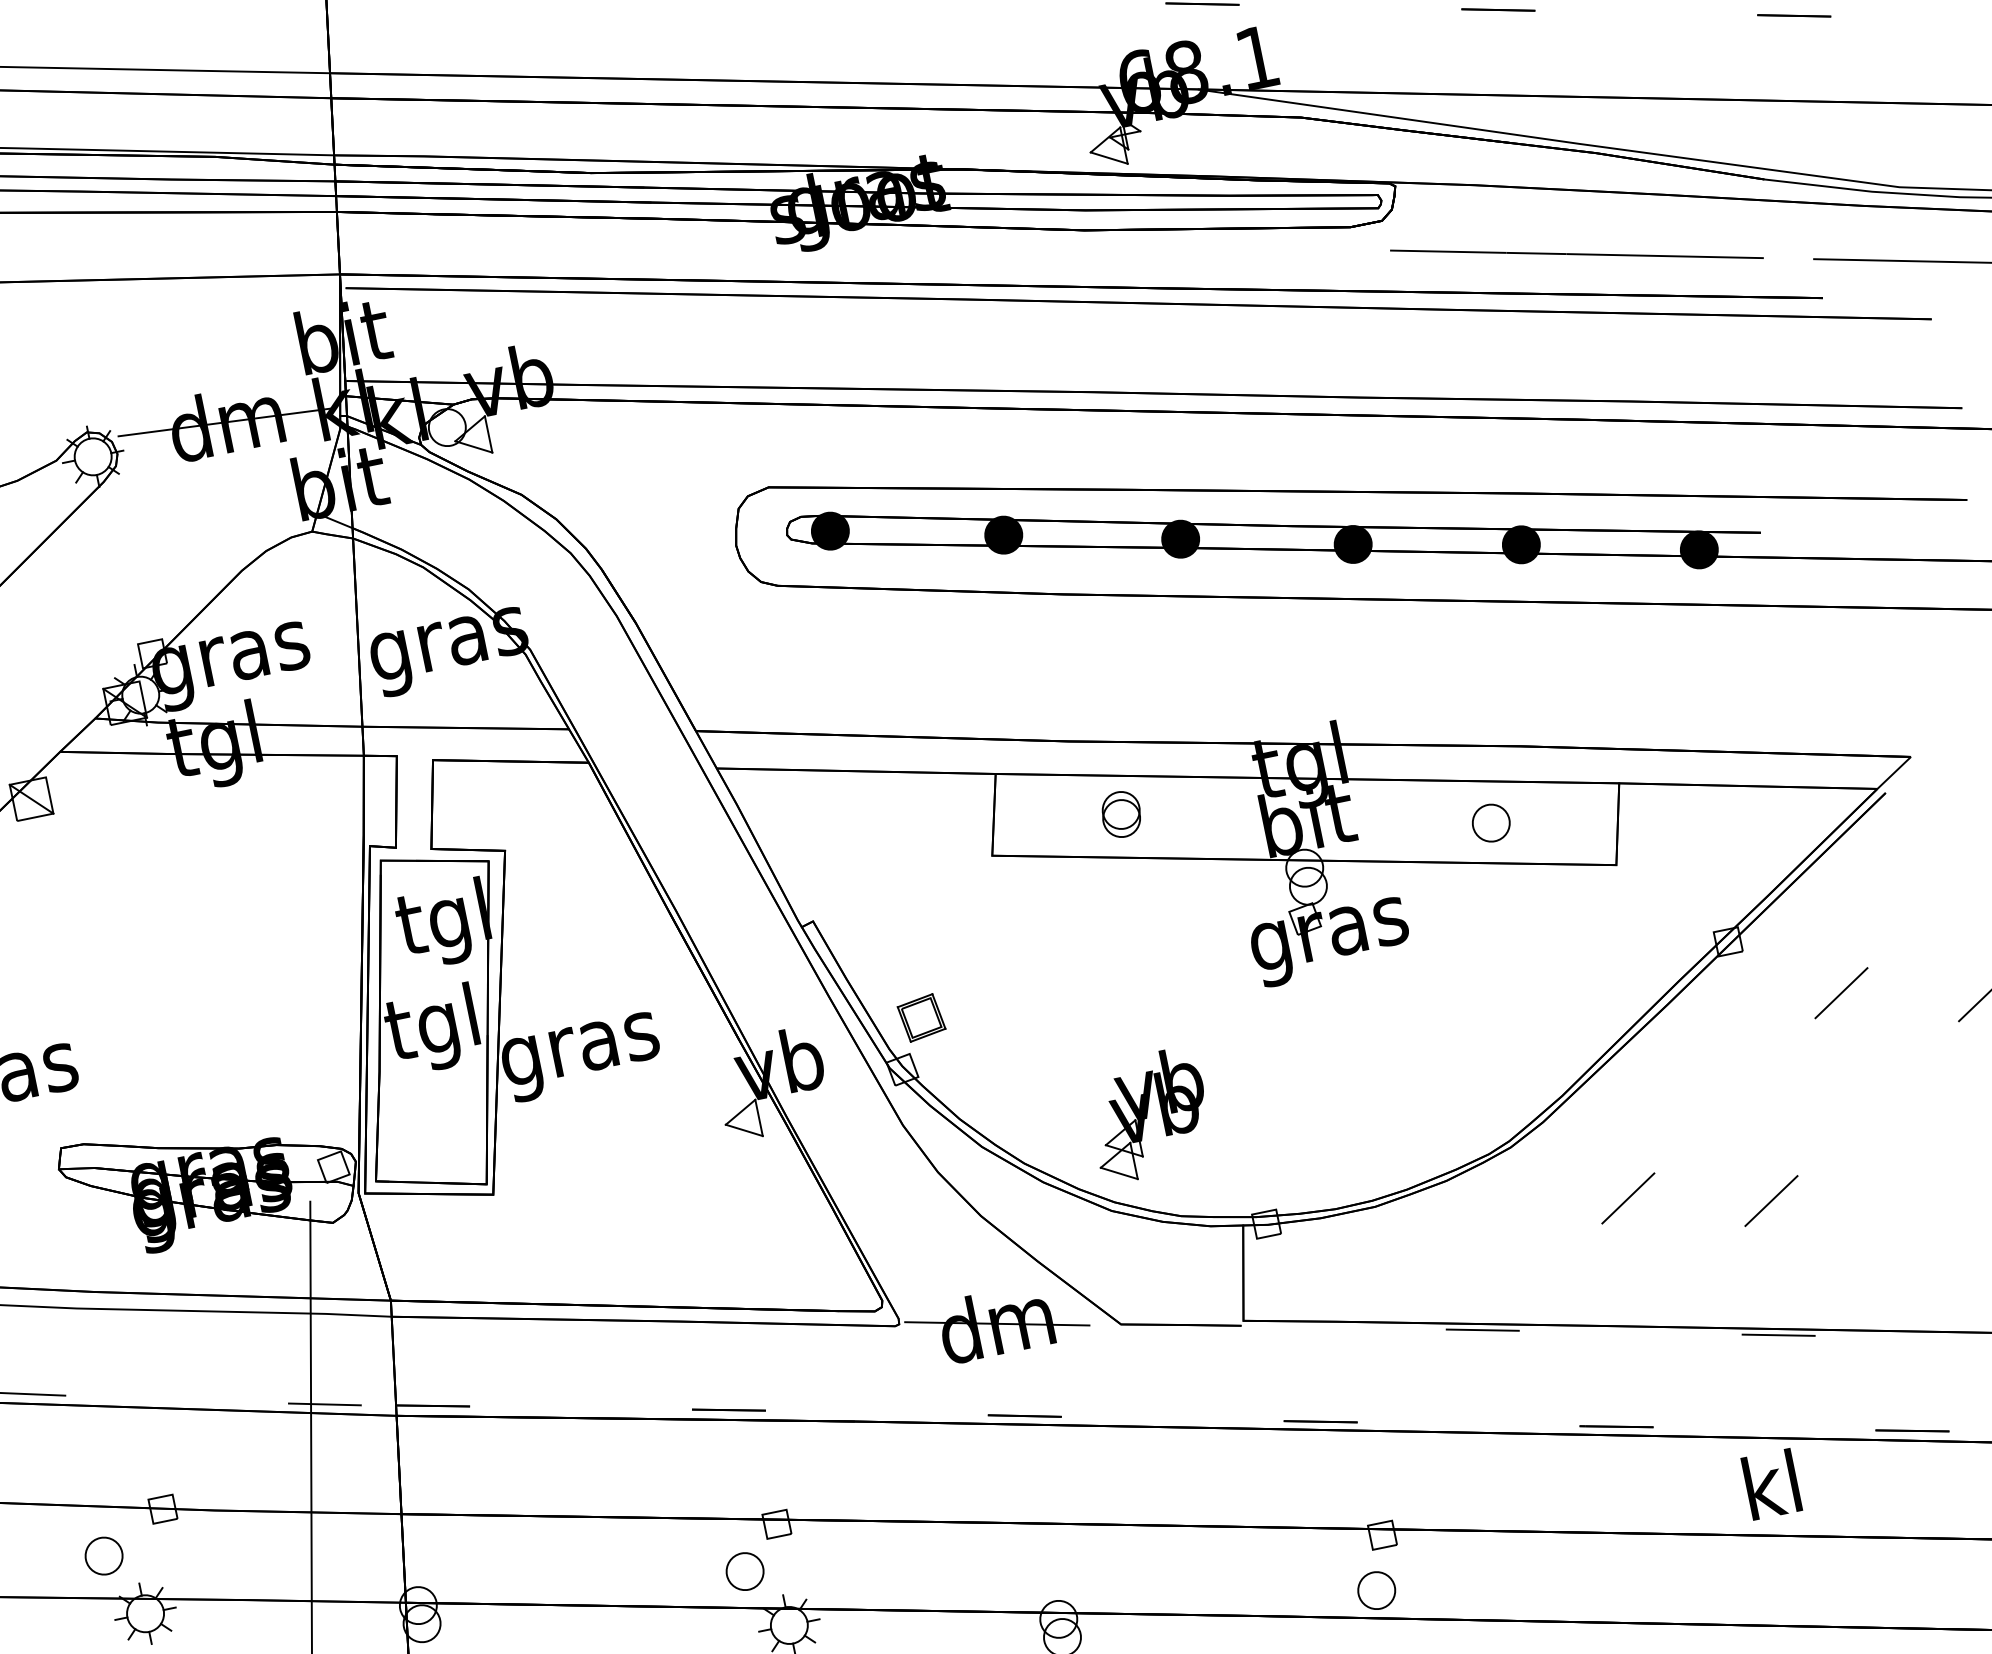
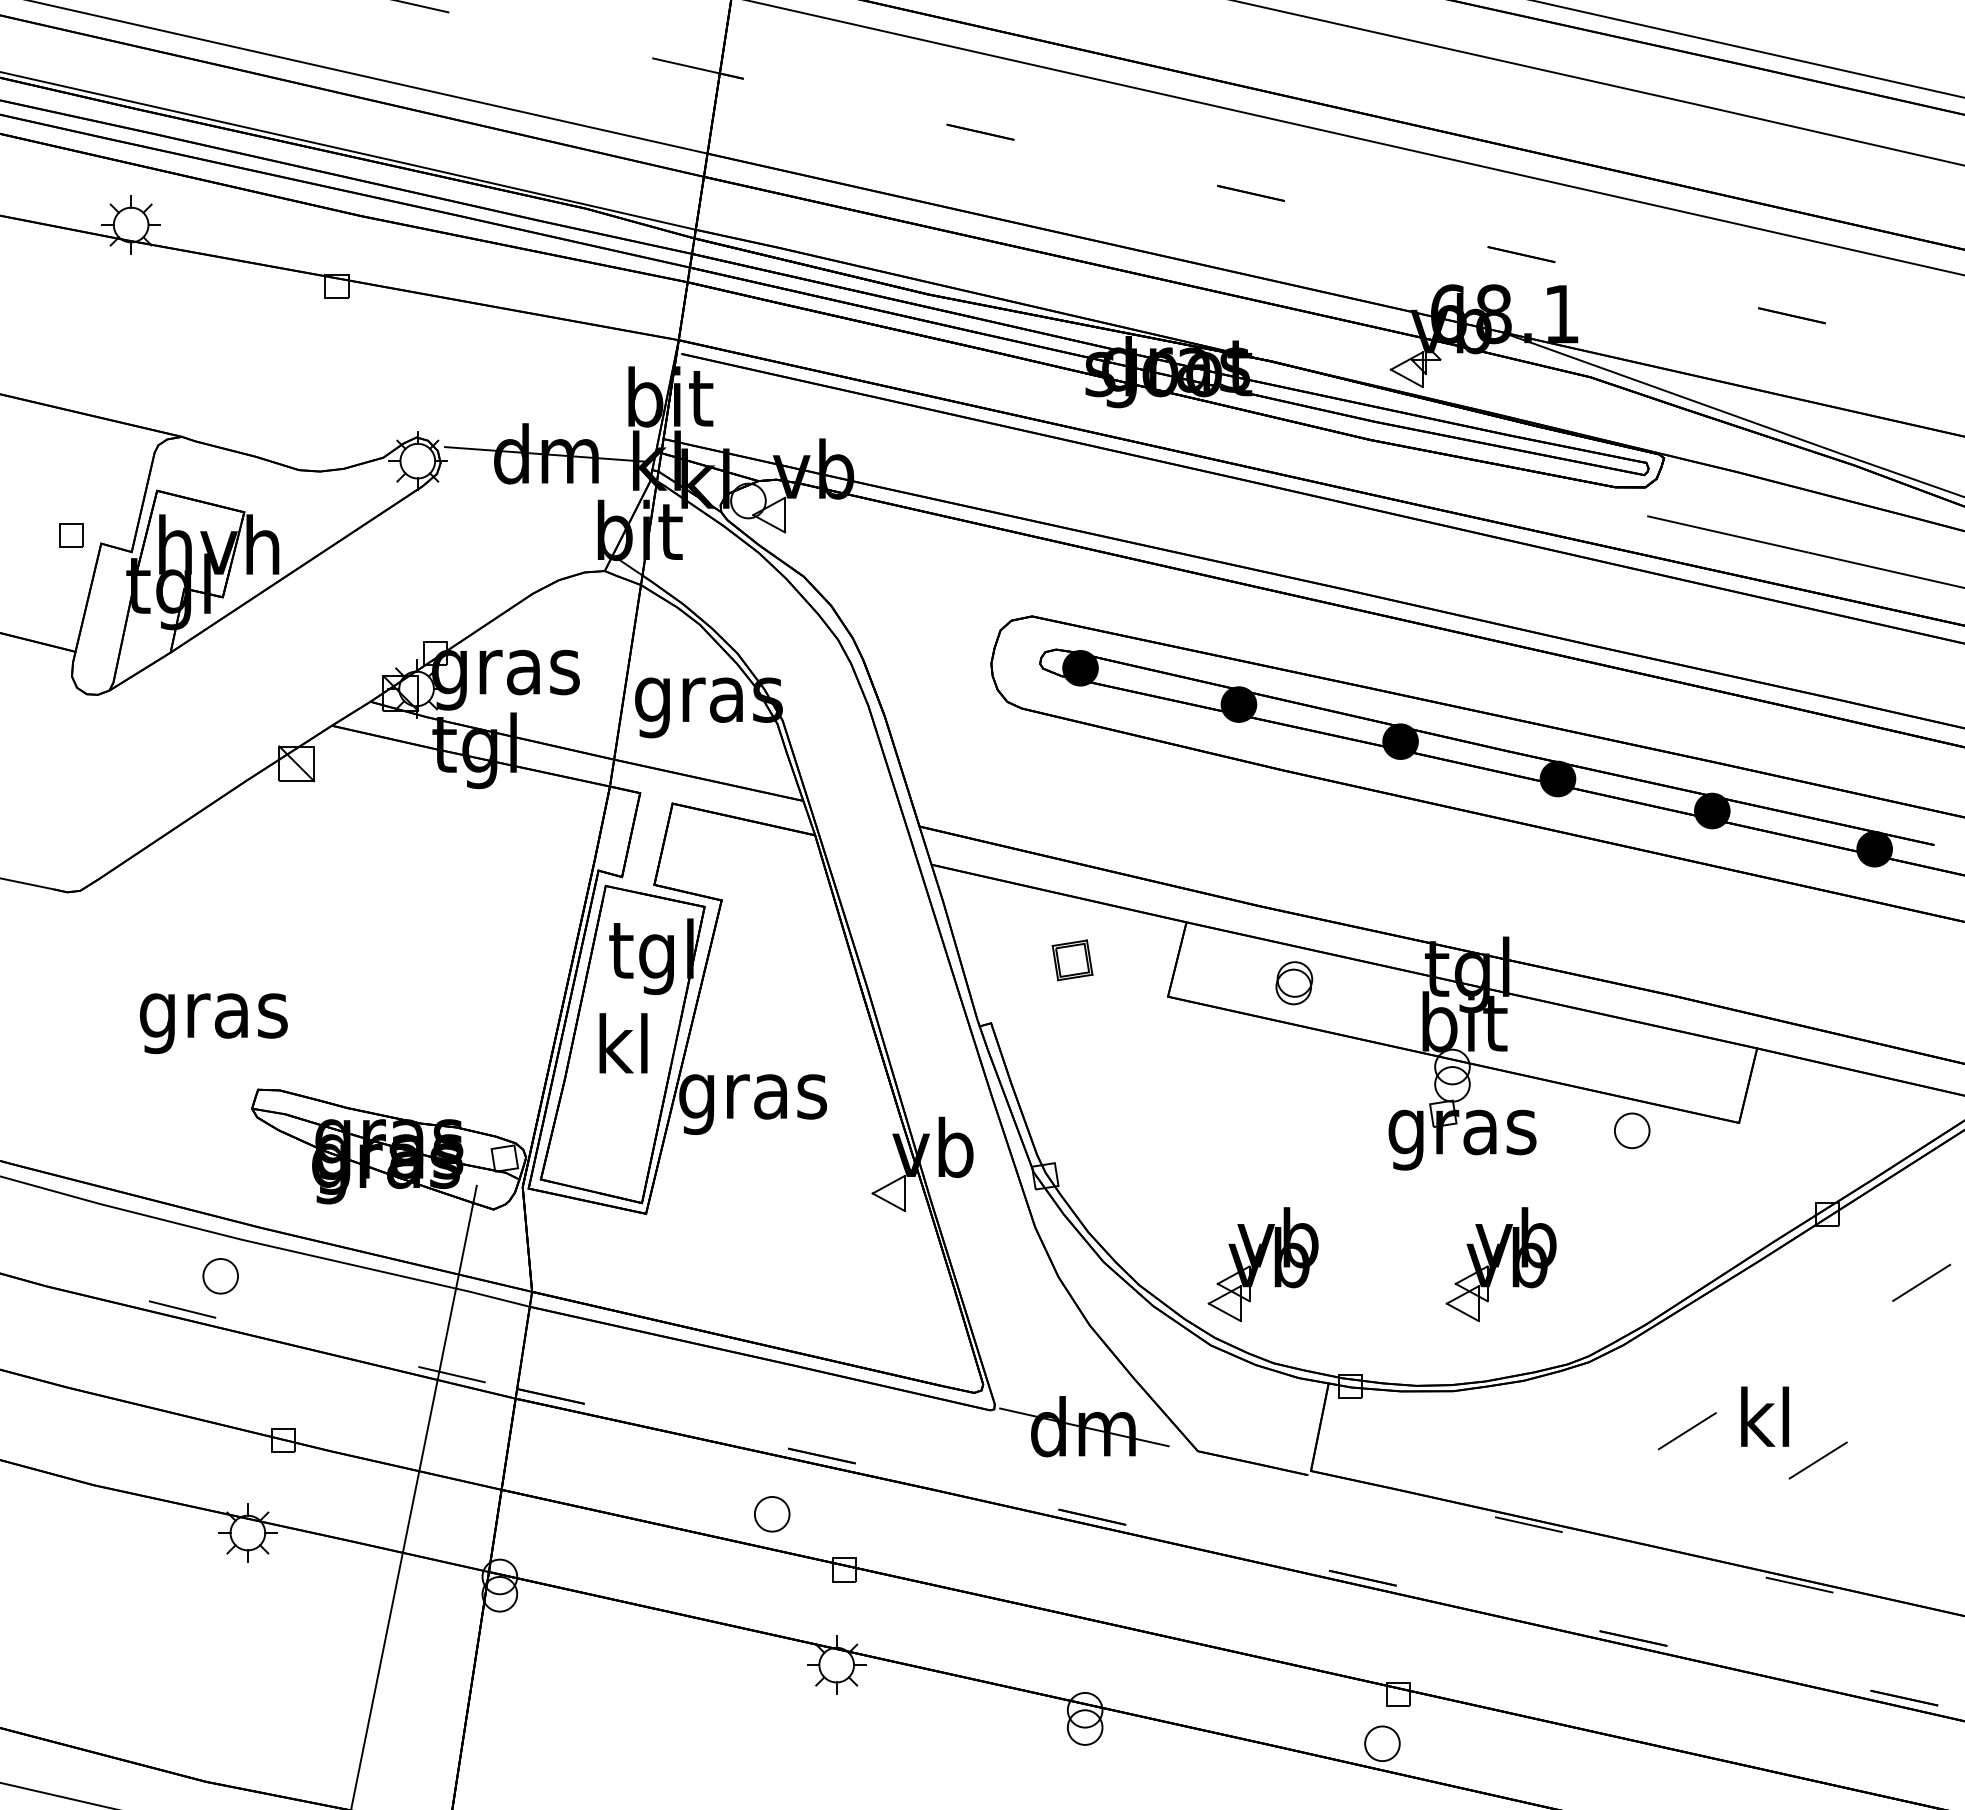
part: (1491, 822) -> (1632, 1130), moved
part: (921, 1018) -> (1072, 960), moved
text: (432, 1030) -> (621, 1051), tgl -> kl
part: (1397, 1064) -> (1500, 1264), added
text: (1771, 1484) -> (1764, 1416), moved
part: (103, 1556) -> (220, 1276), moved
part: (745, 1571) -> (772, 1514), moved

